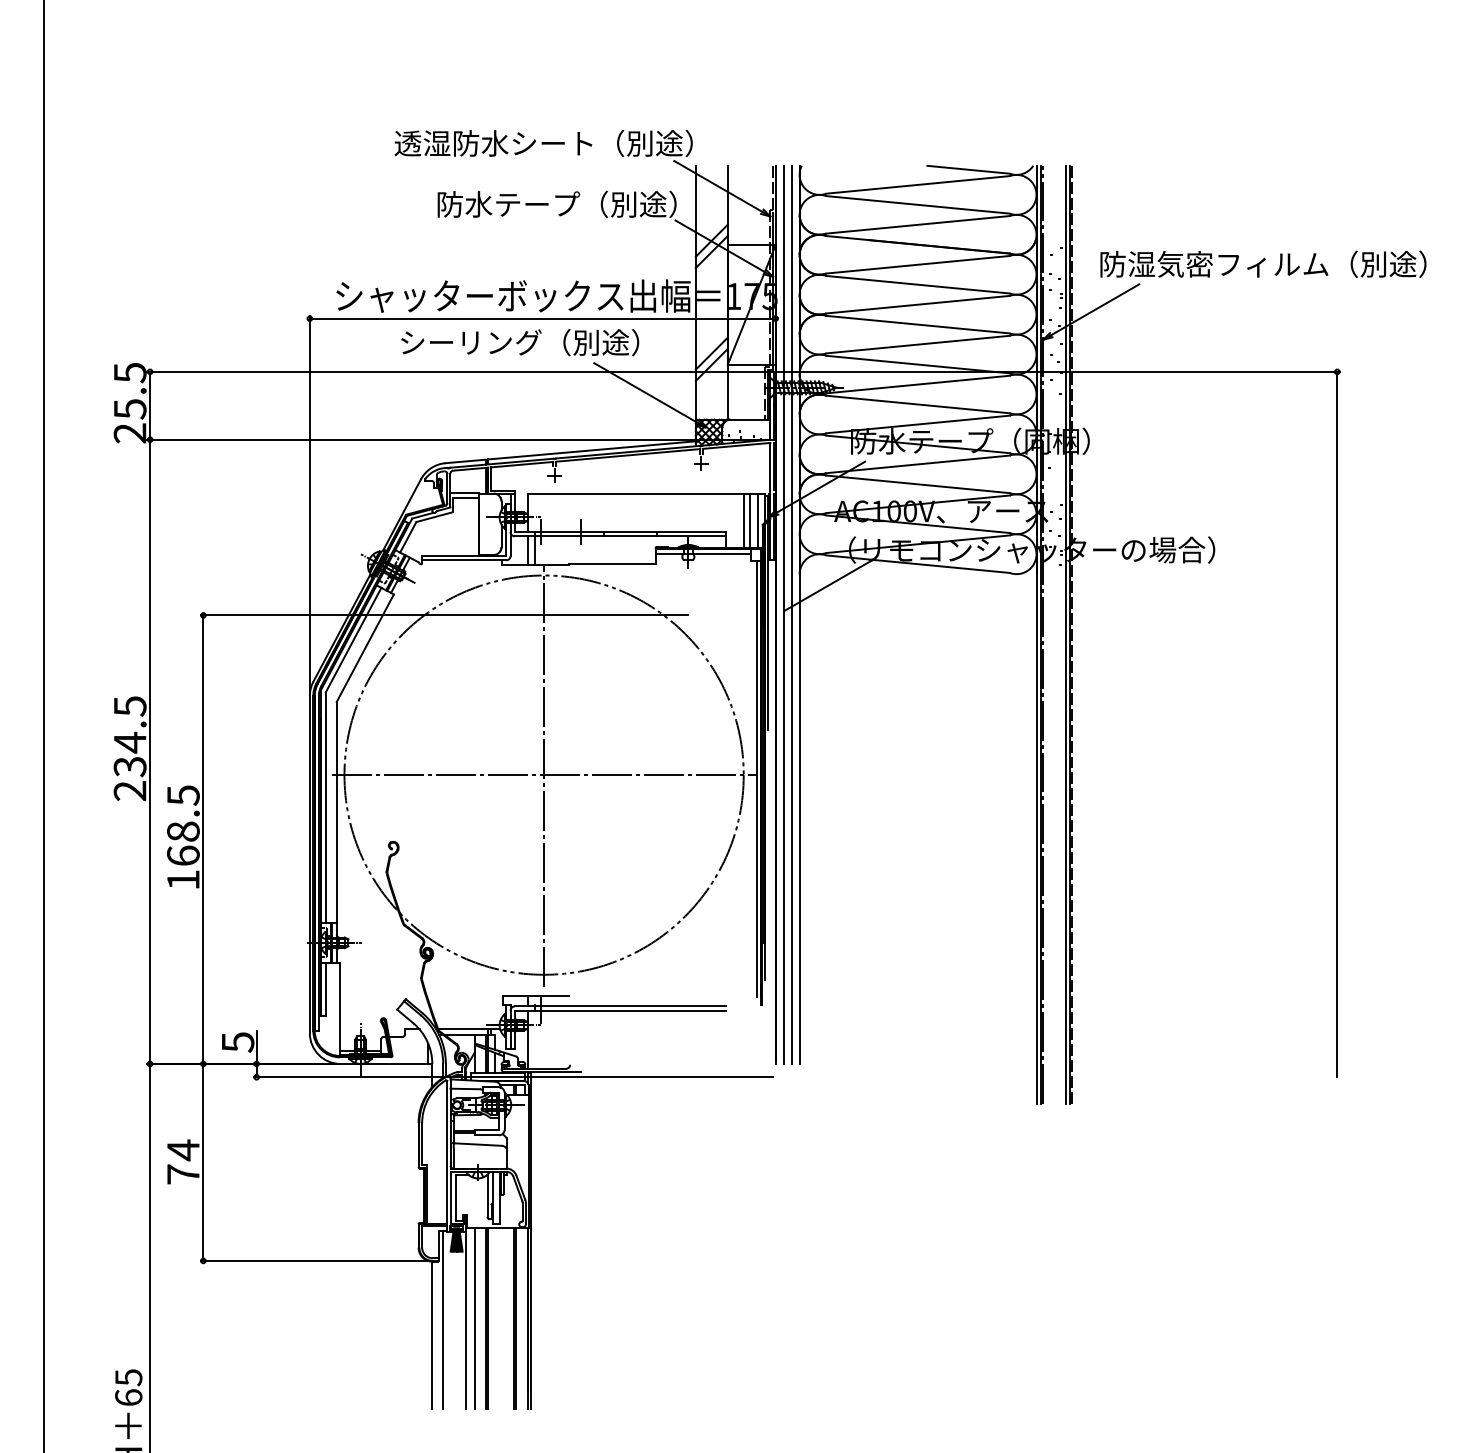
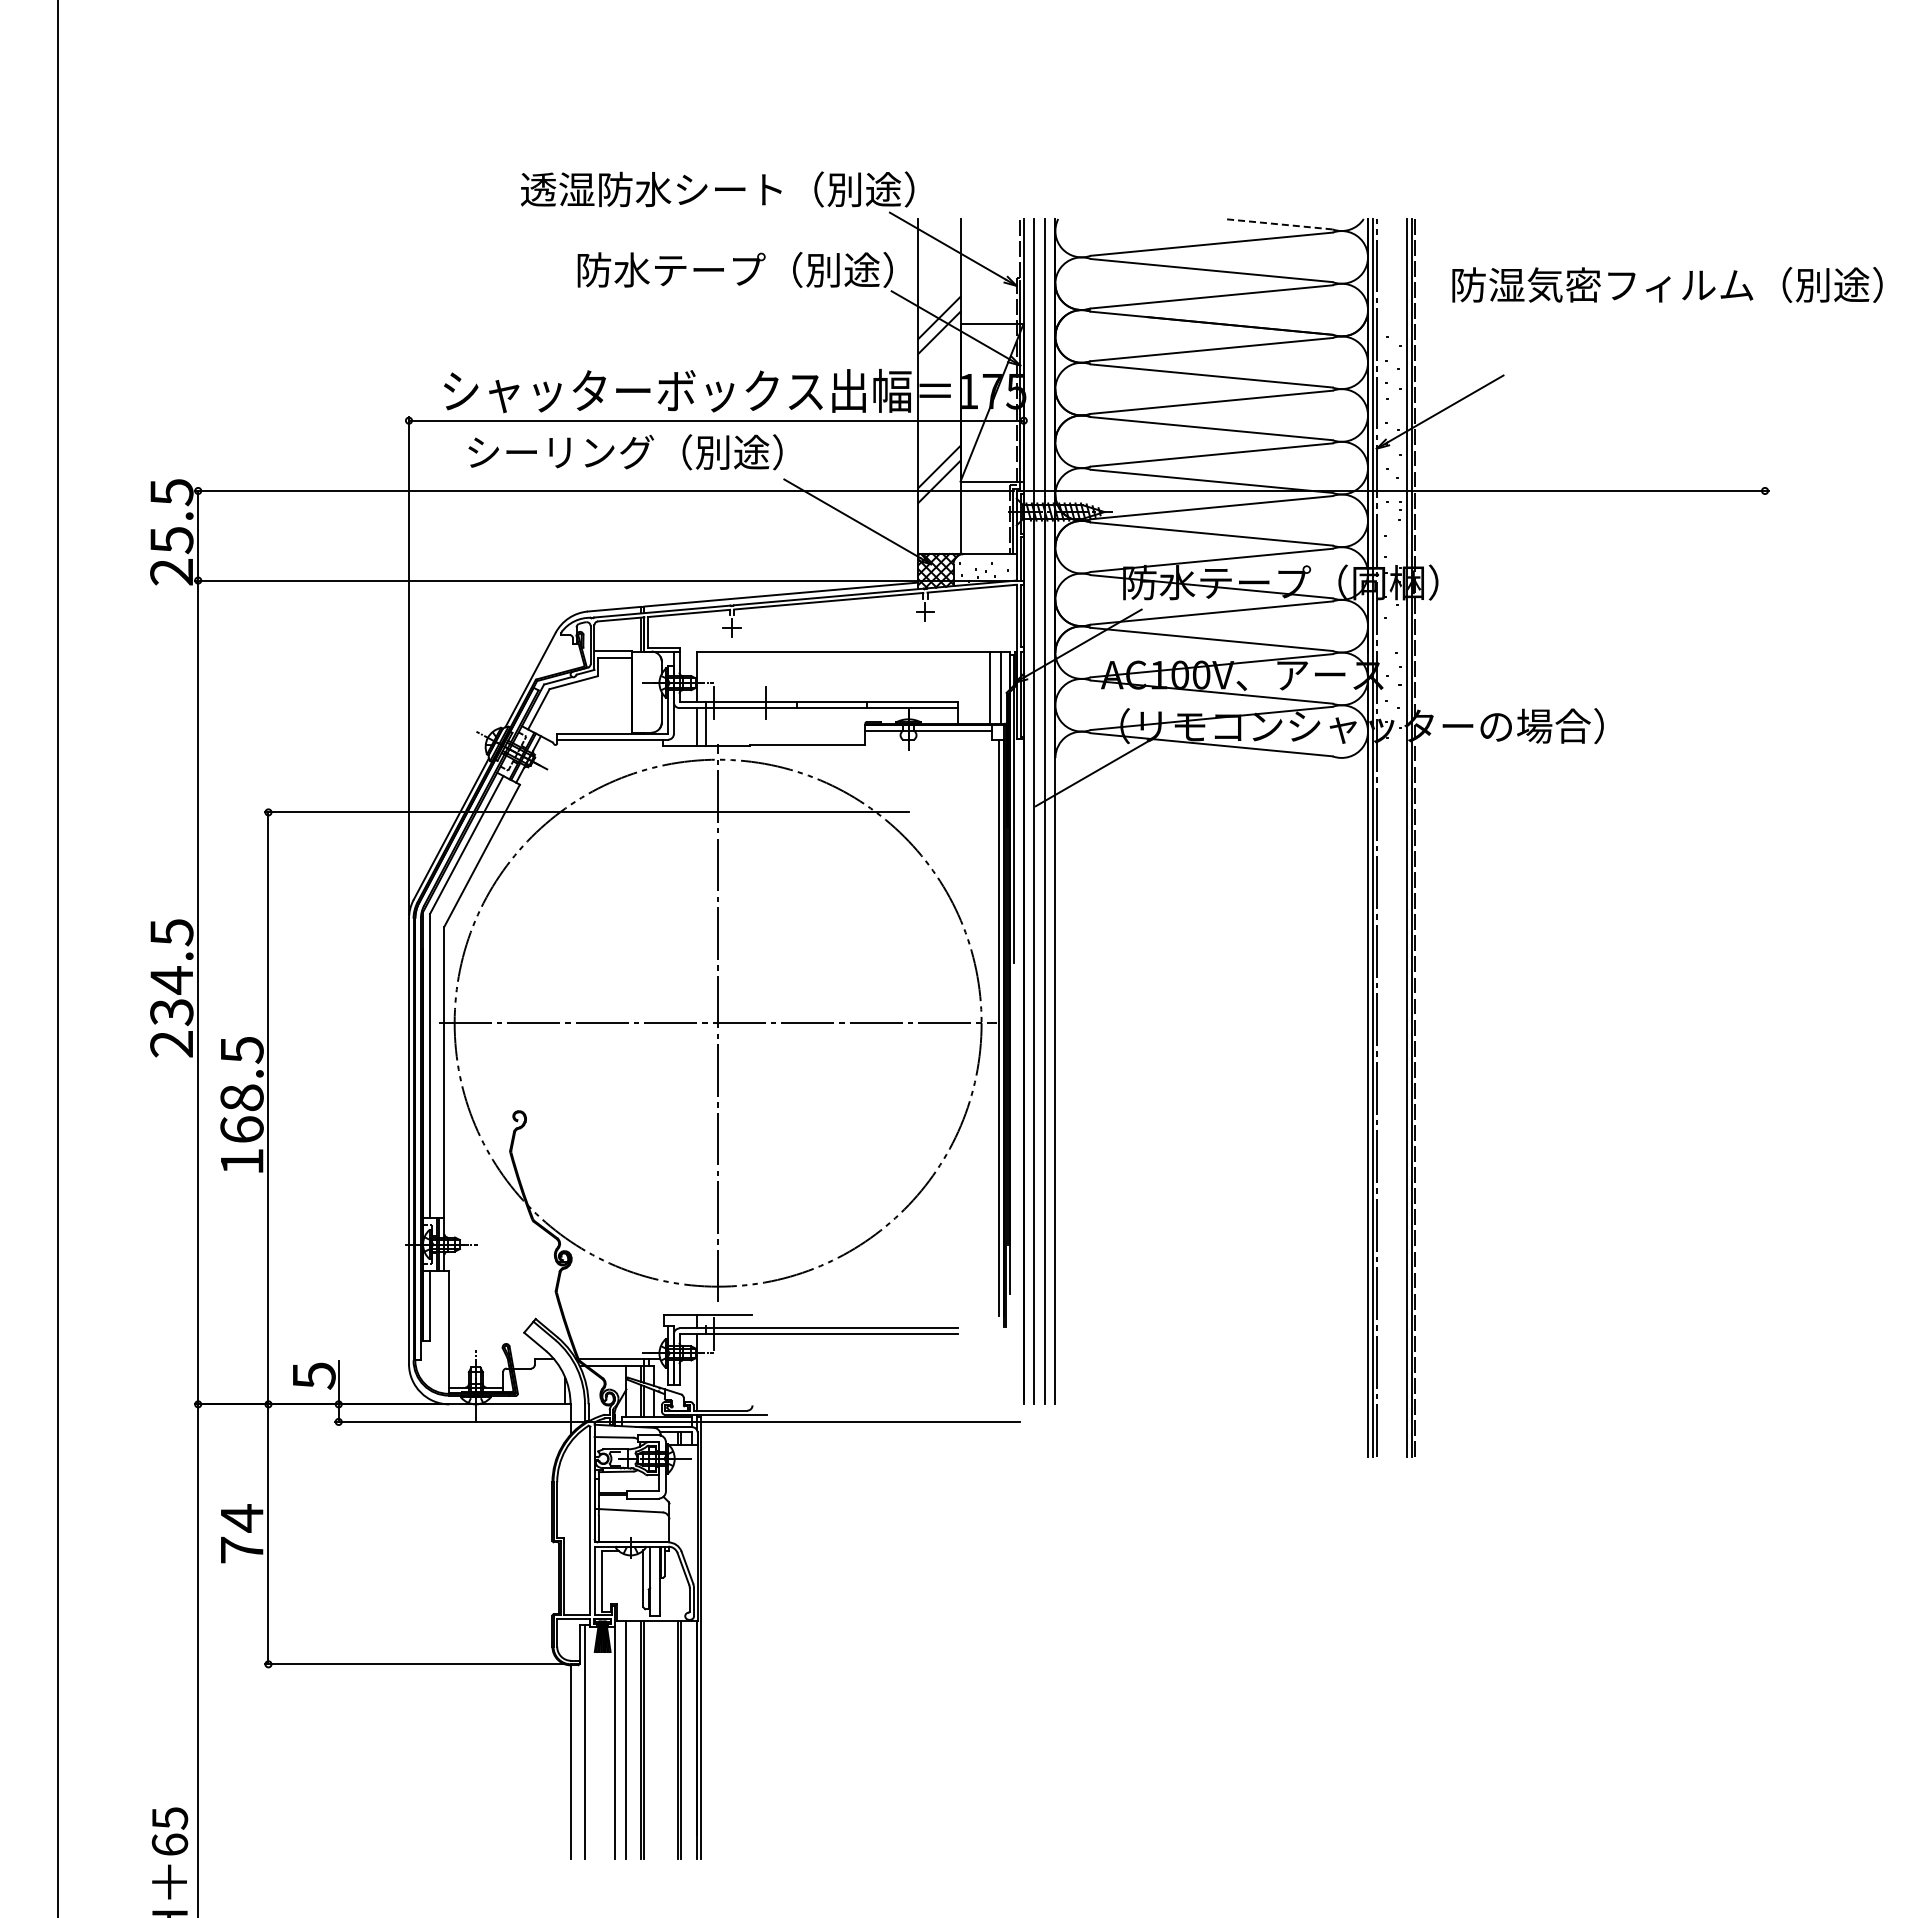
line: (968, 169) -> (1278, 224), solid -> dashed
text: (1263, 263) -> (1667, 284), moved
text: (520, 342) -> (625, 452), moved
line: (743, 520) -> (981, 687), removed
line: (1337, 723) -> (1765, 955), removed

